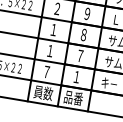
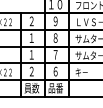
text: (46, 71) -> (31, 71), ７ -> ２
text: (76, 76) -> (55, 71), １ -> ６

